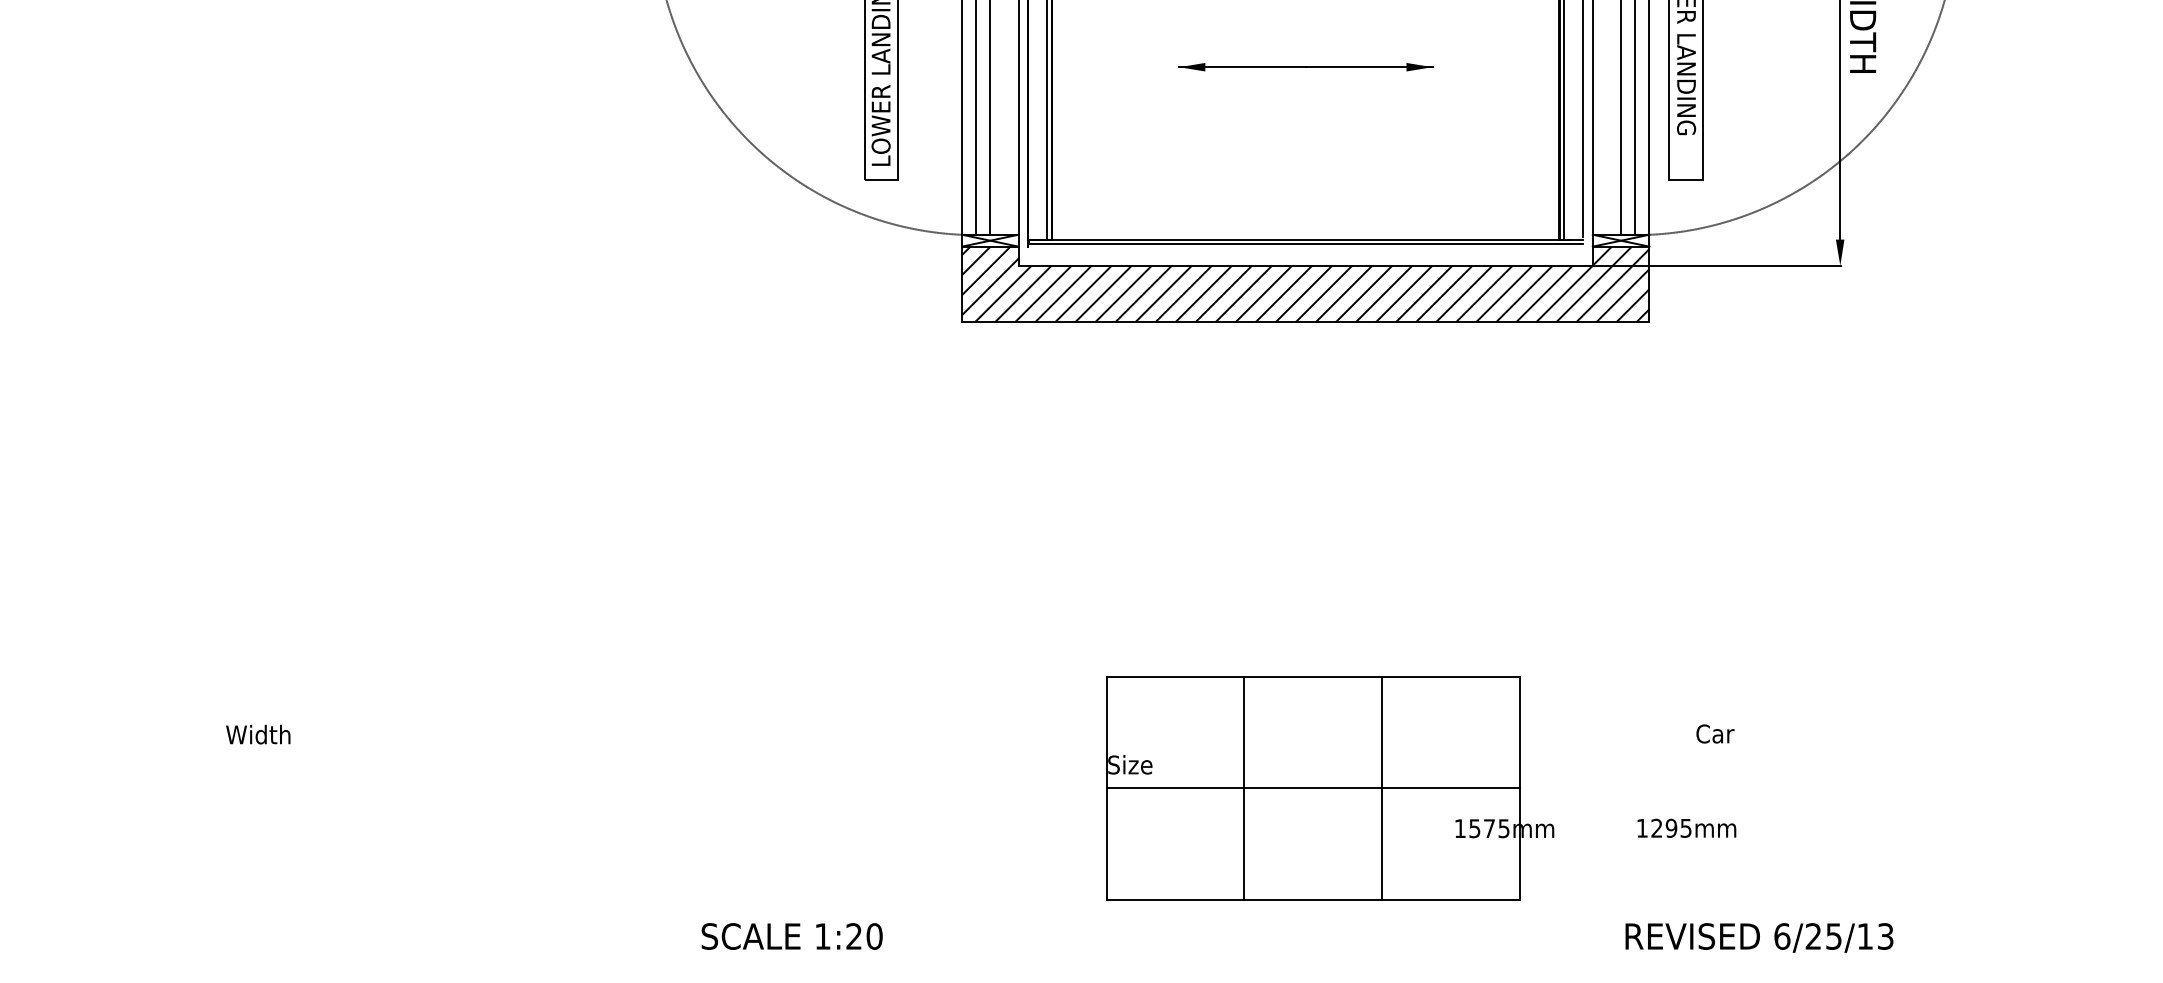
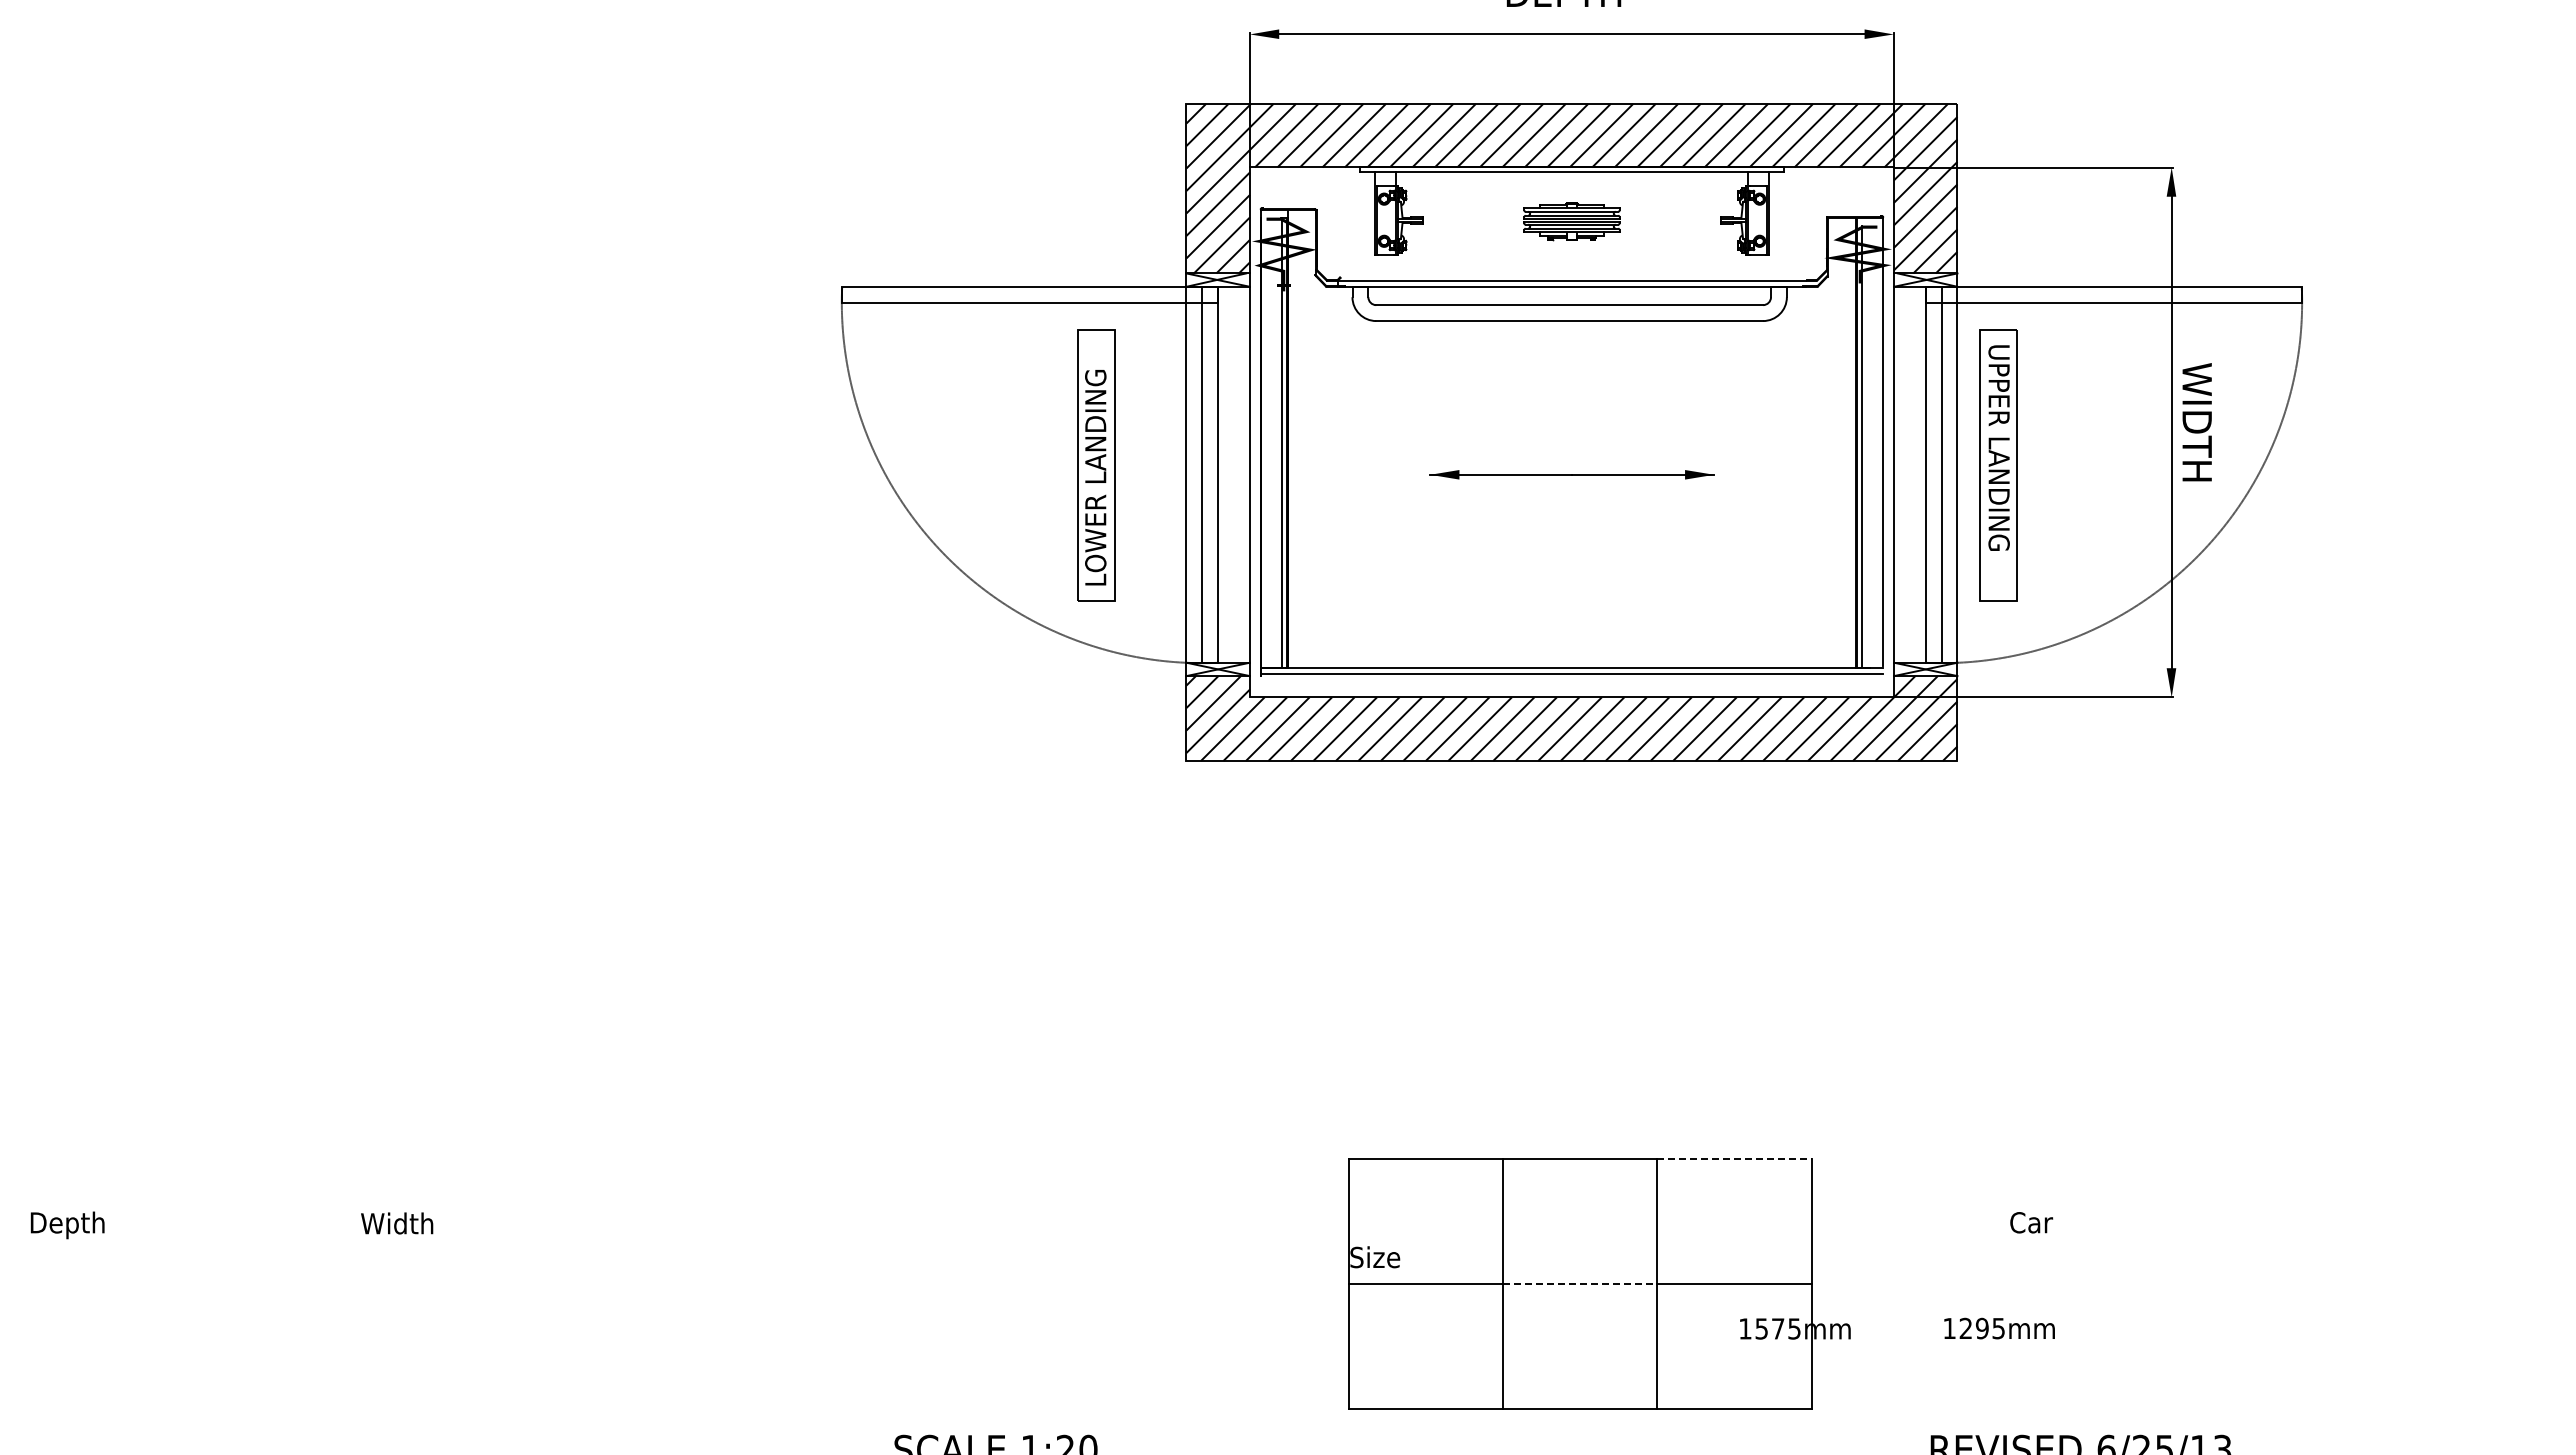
line: (1451, 676) -> (1735, 1158), solid -> dashed
line: (1313, 788) -> (1580, 1283), solid -> dashed

